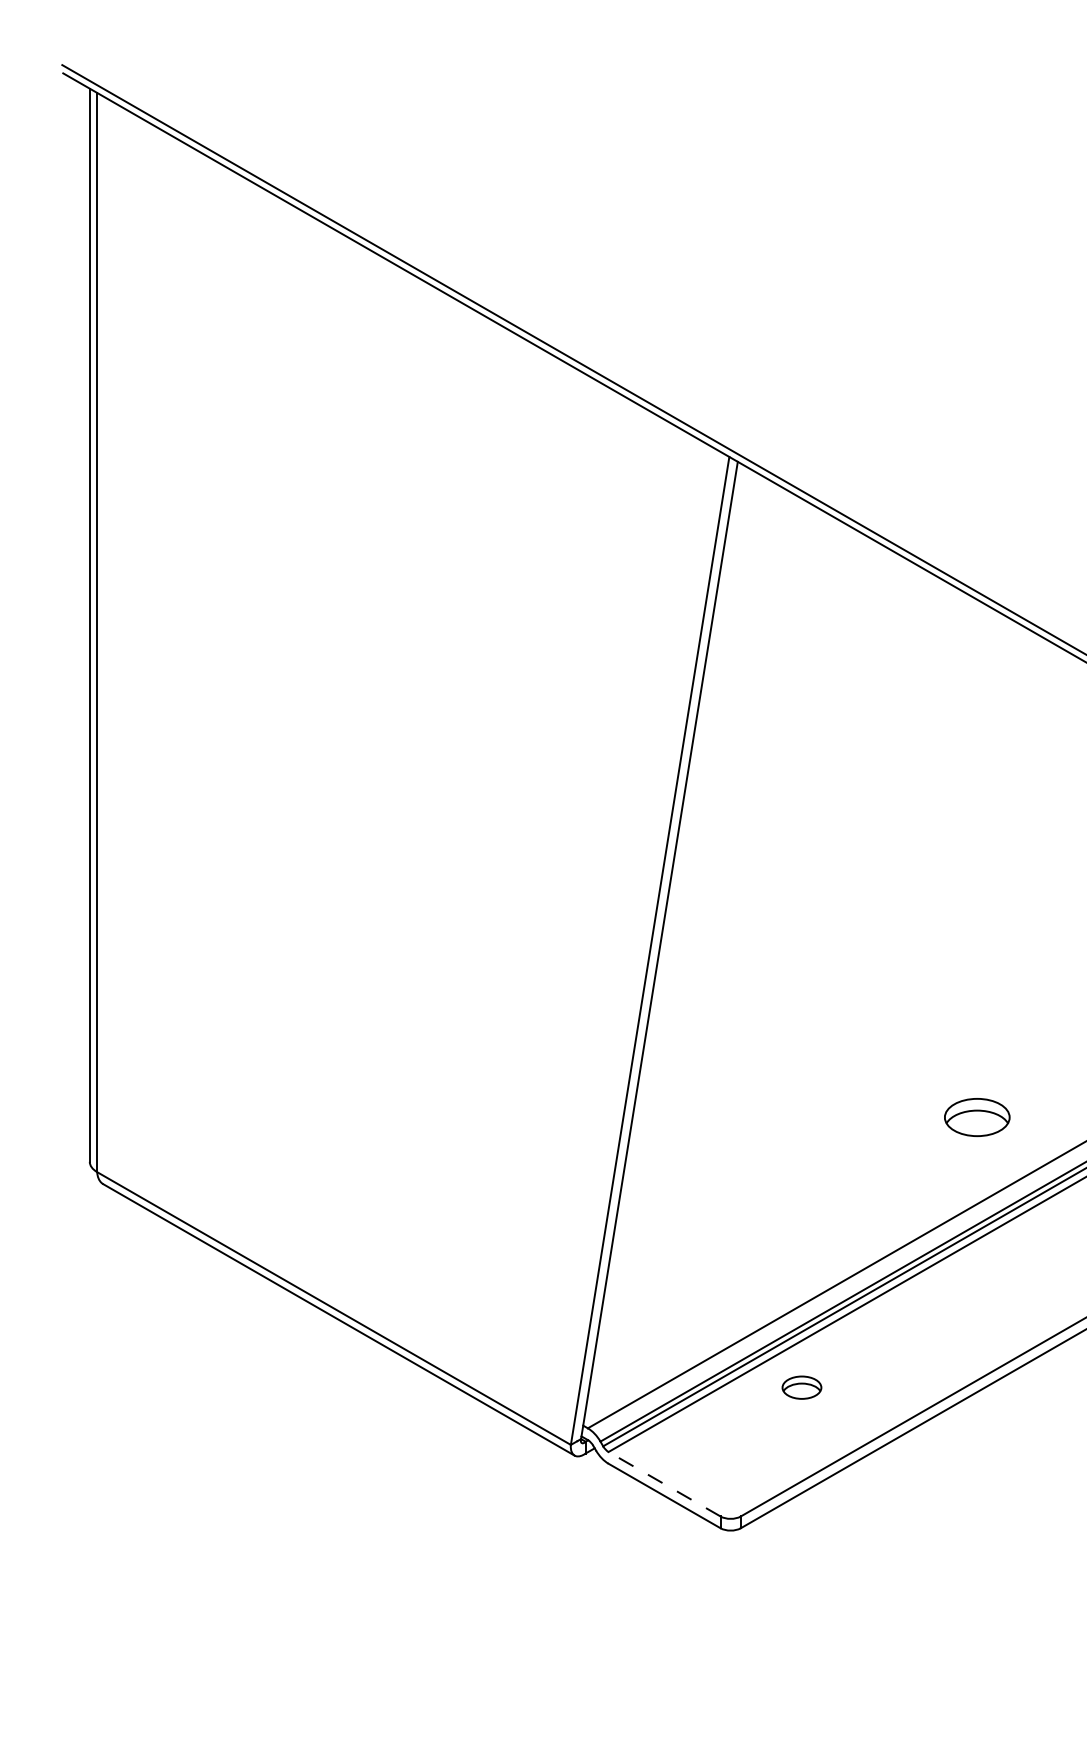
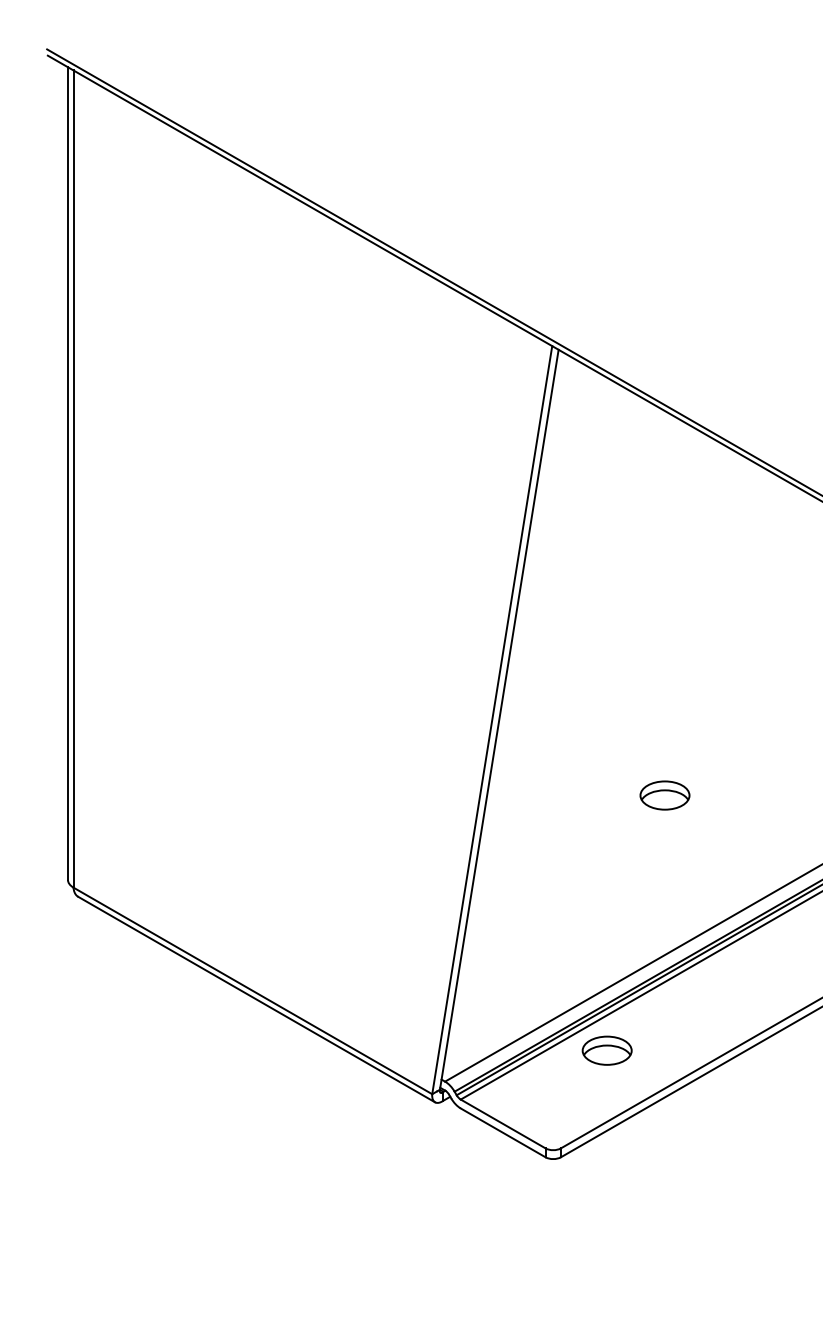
part: (977, 1117) -> (665, 795), moved
part: (801, 1387) -> (606, 1050), size x1.67
line: (664, 1484) -> (503, 1124), dashed -> solid

